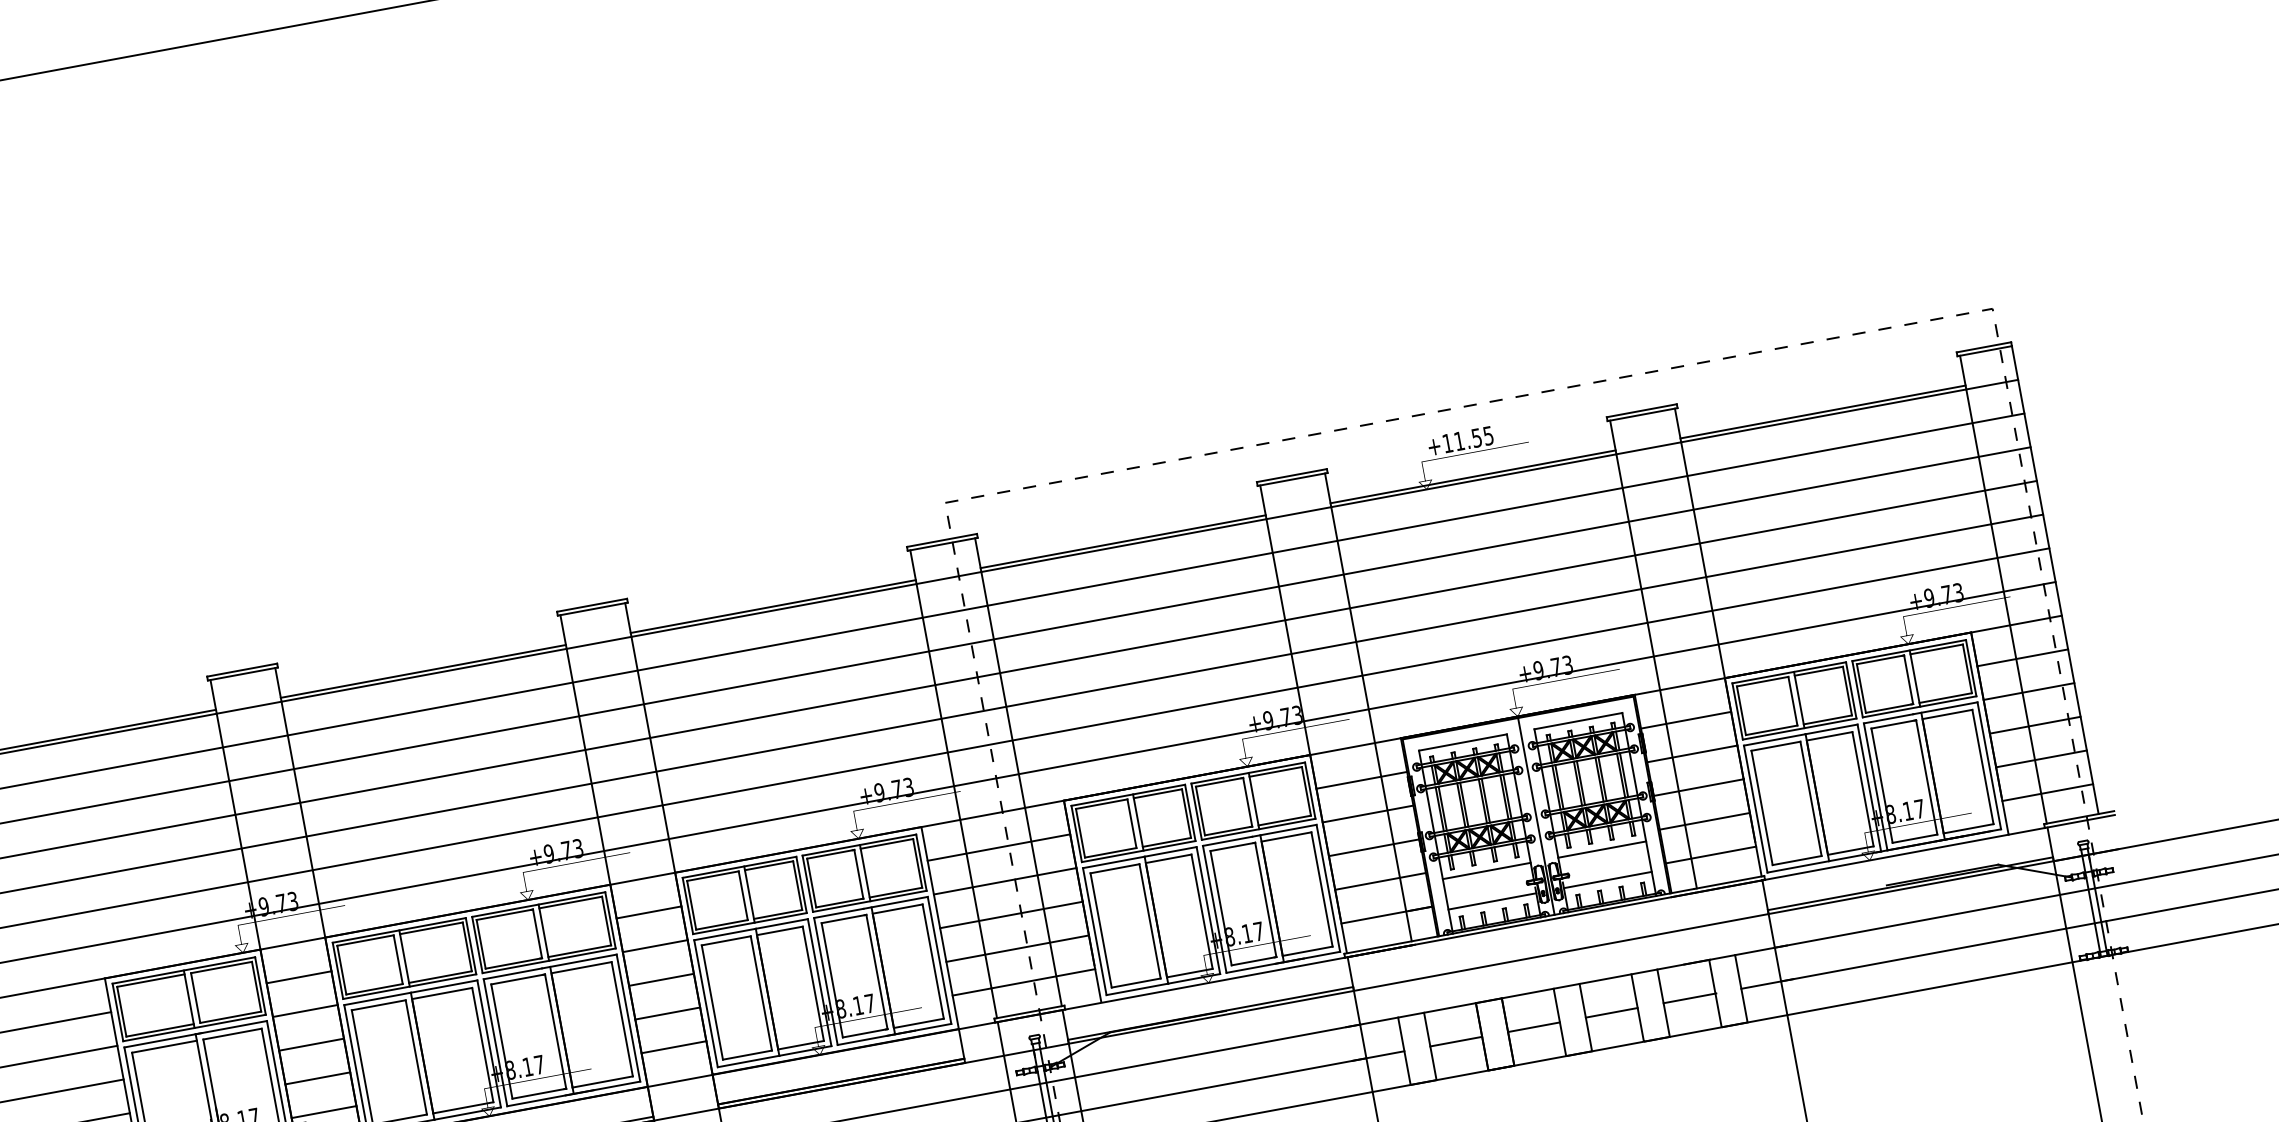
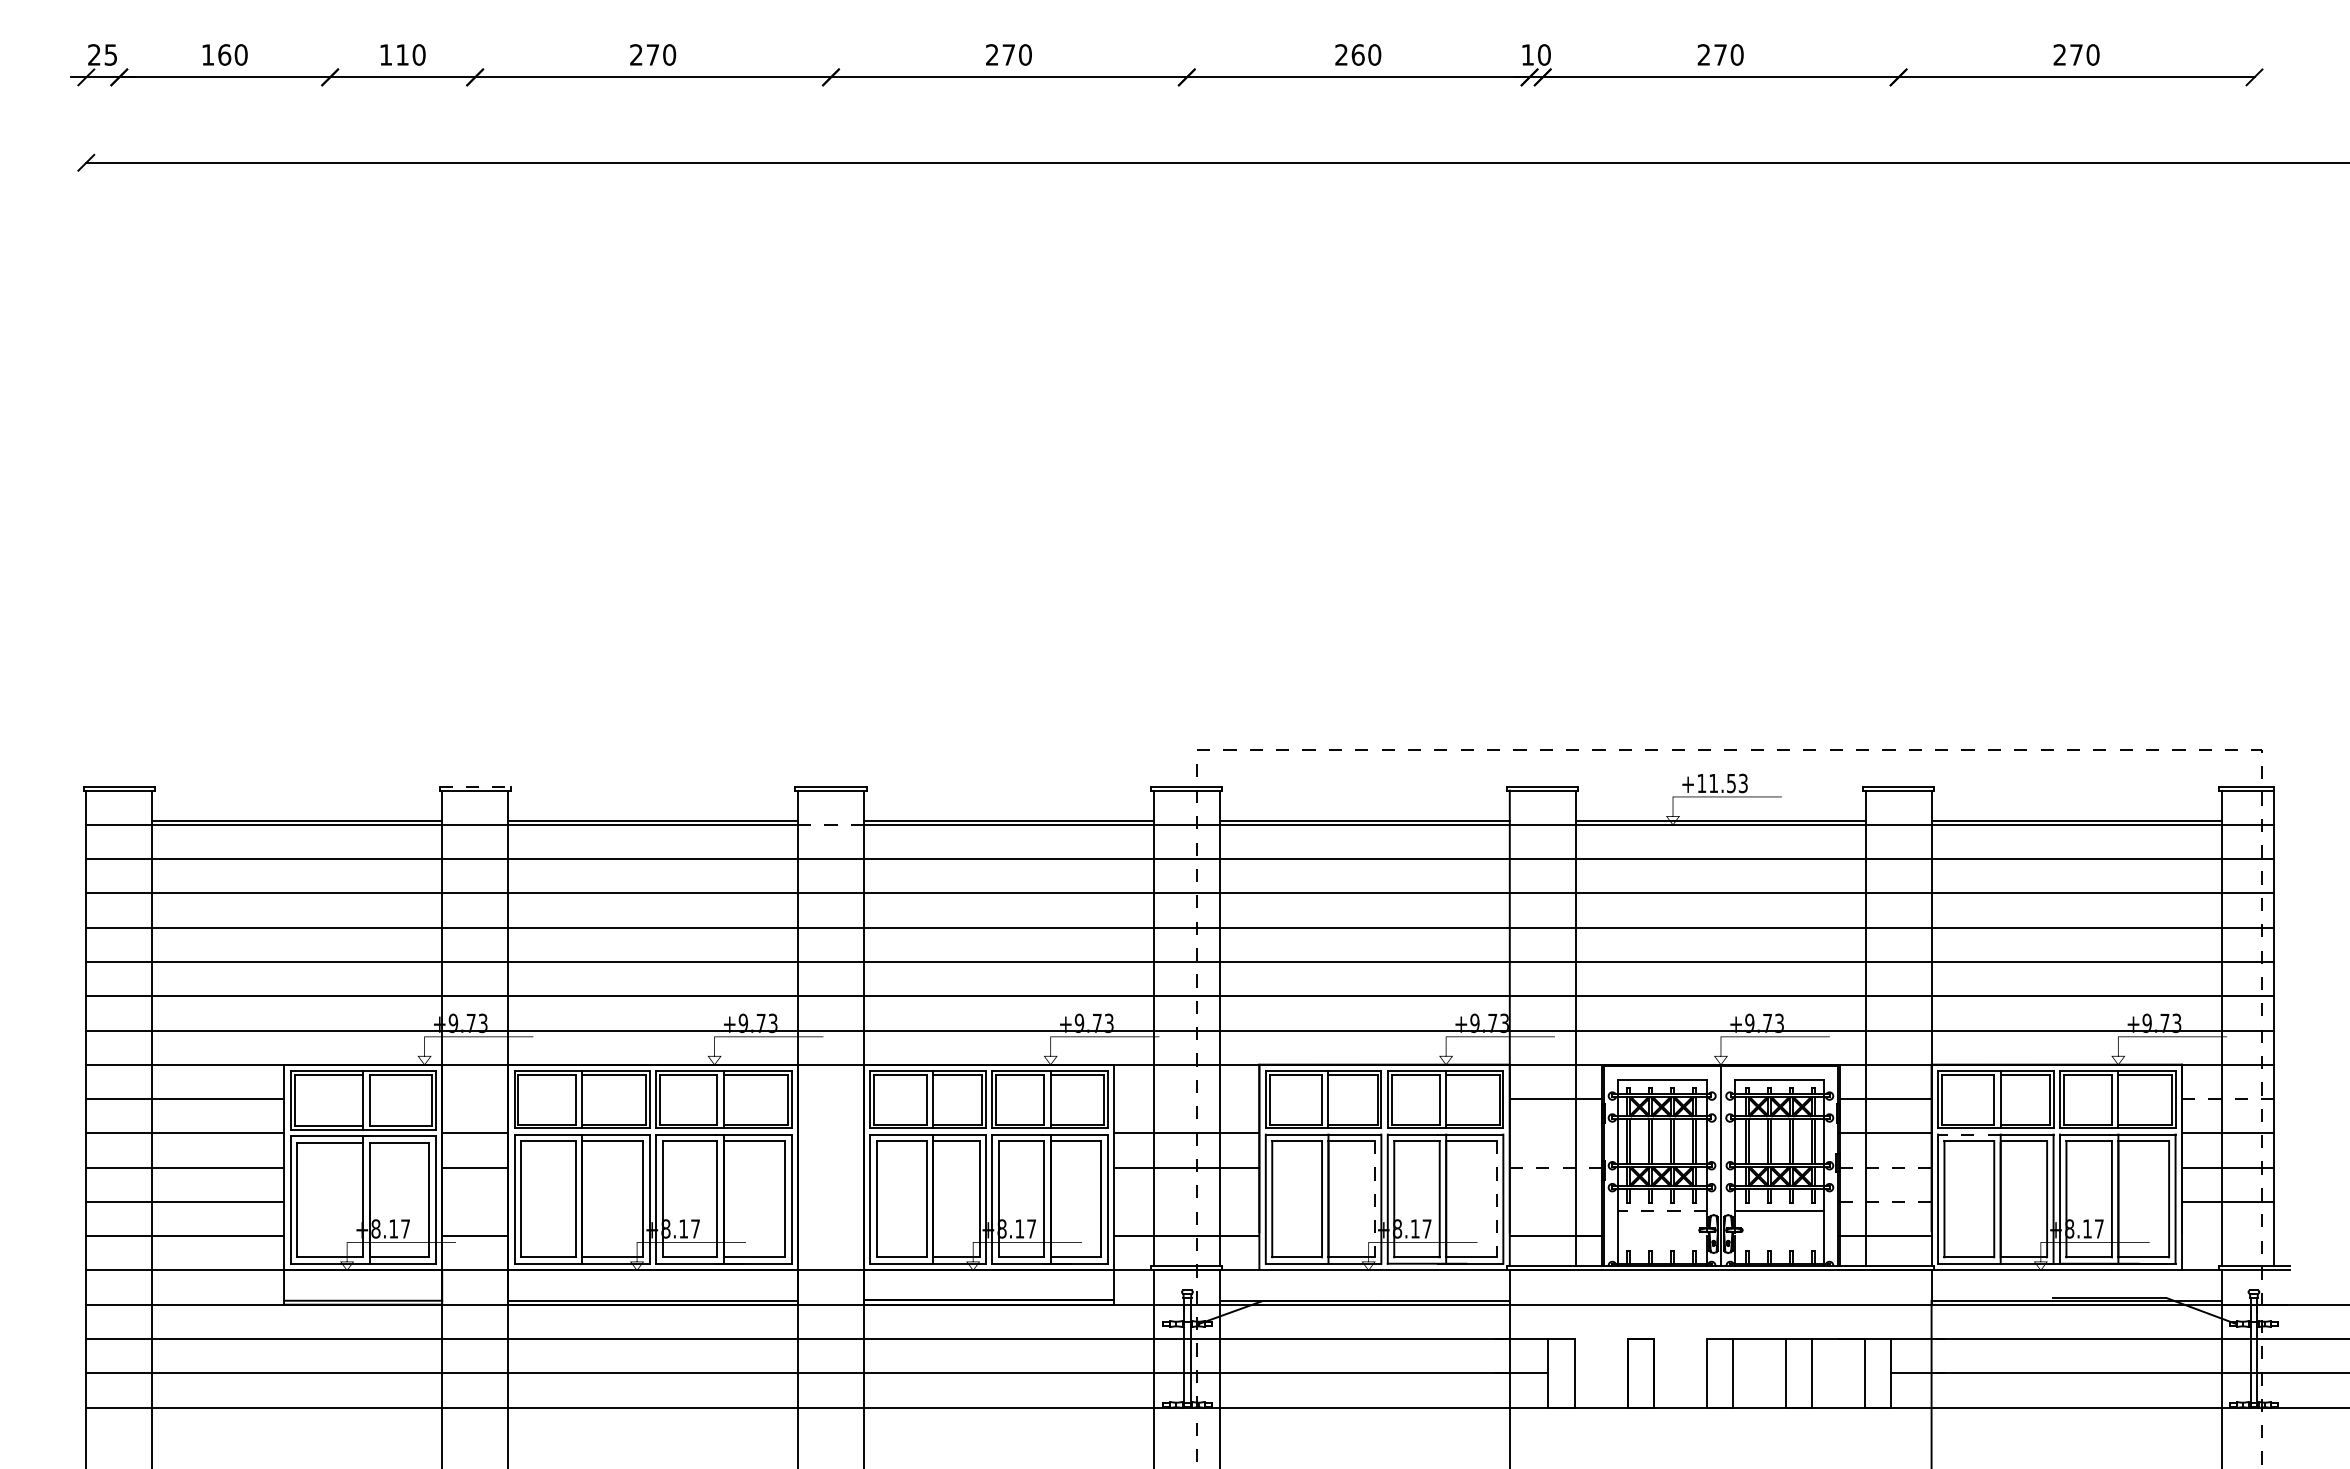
text: (1488, 434) -> (1743, 782), +11.55 -> +11.53
line: (599, 642) -> (831, 824), solid -> dashed
line: (2023, 658) -> (2228, 1099), solid -> dashed
line: (242, 669) -> (475, 786), solid -> dashed
line: (1773, 739) -> (1968, 1134), solid -> dashed
line: (1698, 787) -> (1885, 1167), solid -> dashed
line: (2048, 792) -> (2228, 1236), removed
line: (1367, 814) -> (1555, 1133), removed
line: (1704, 820) -> (1885, 1201), solid -> dashed
line: (1374, 847) -> (1556, 1167), solid -> dashed
line: (998, 848) -> (1186, 1099), removed
line: (1486, 870) -> (1662, 1210), solid -> dashed
line: (1607, 879) -> (1779, 1241), removed
line: (1380, 881) -> (1555, 1201), removed
line: (1321, 889) -> (1496, 1199), solid -> dashed
line: (1491, 901) -> (1661, 1241), removed
line: (648, 912) -> (830, 1099), removed
line: (1201, 912) -> (1374, 1199), solid -> dashed
line: (654, 946) -> (830, 1133), removed
line: (1017, 948) -> (1186, 1201), removed
line: (299, 977) -> (475, 1099), removed
line: (661, 979) -> (830, 1167), removed
line: (1526, 993) -> (1679, 1338), removed
line: (1689, 998) -> (1838, 1373), removed
line: (1449, 1007) -> (1600, 1338), removed
line: (667, 1013) -> (830, 1201), removed
line: (1611, 1013) -> (1758, 1373), removed
line: (1533, 1027) -> (1679, 1373), removed
line: (1455, 1042) -> (1600, 1373), removed
line: (673, 1047) -> (830, 1236), removed
line: (318, 1077) -> (475, 1201), removed

